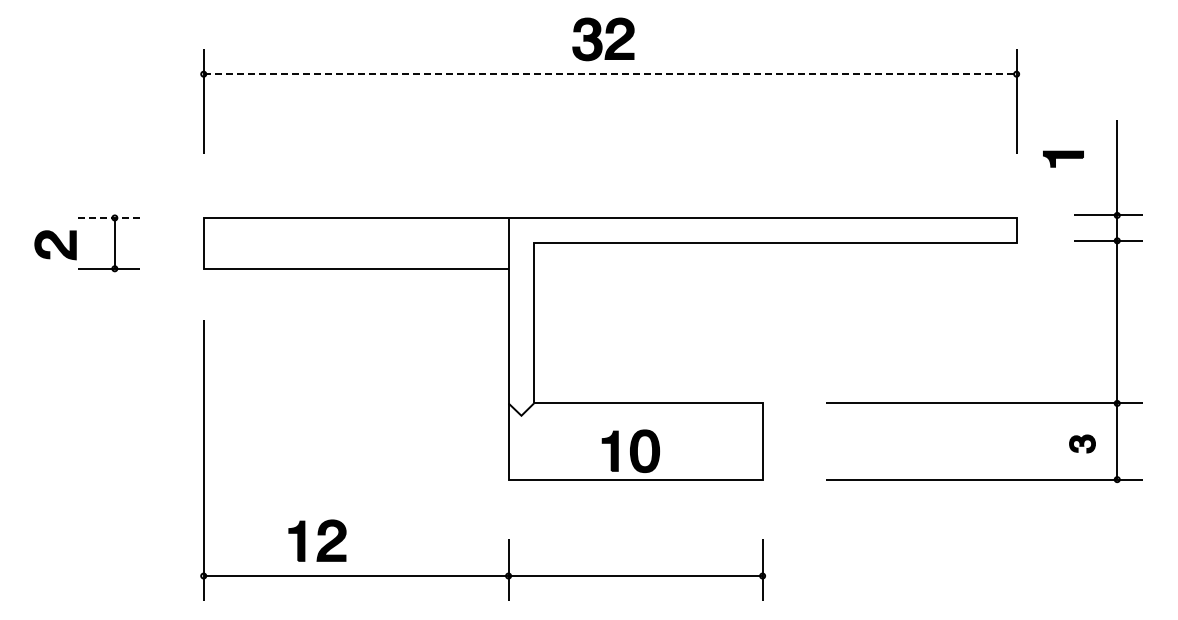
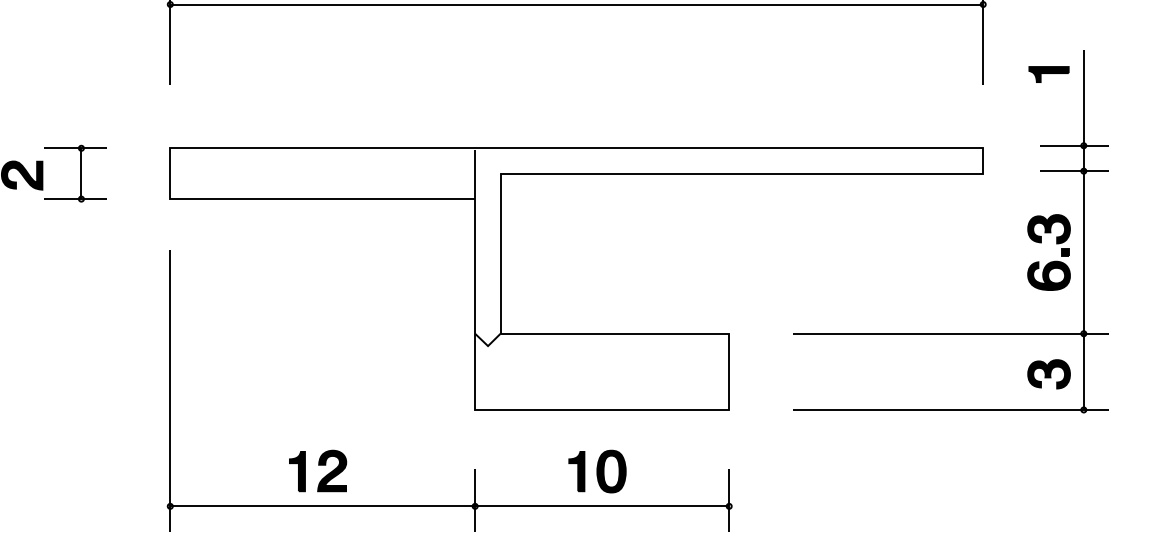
line: (610, 74) -> (577, 4), dashed -> solid
part: (1063, 158) -> (1049, 73), moved
line: (109, 217) -> (76, 147), dashed -> solid
part: (1086, 330) -> (1053, 260), added
part: (1082, 443) -> (1049, 373), size x1.67
part: (630, 450) -> (597, 470), moved
part: (317, 540) -> (318, 470), moved

